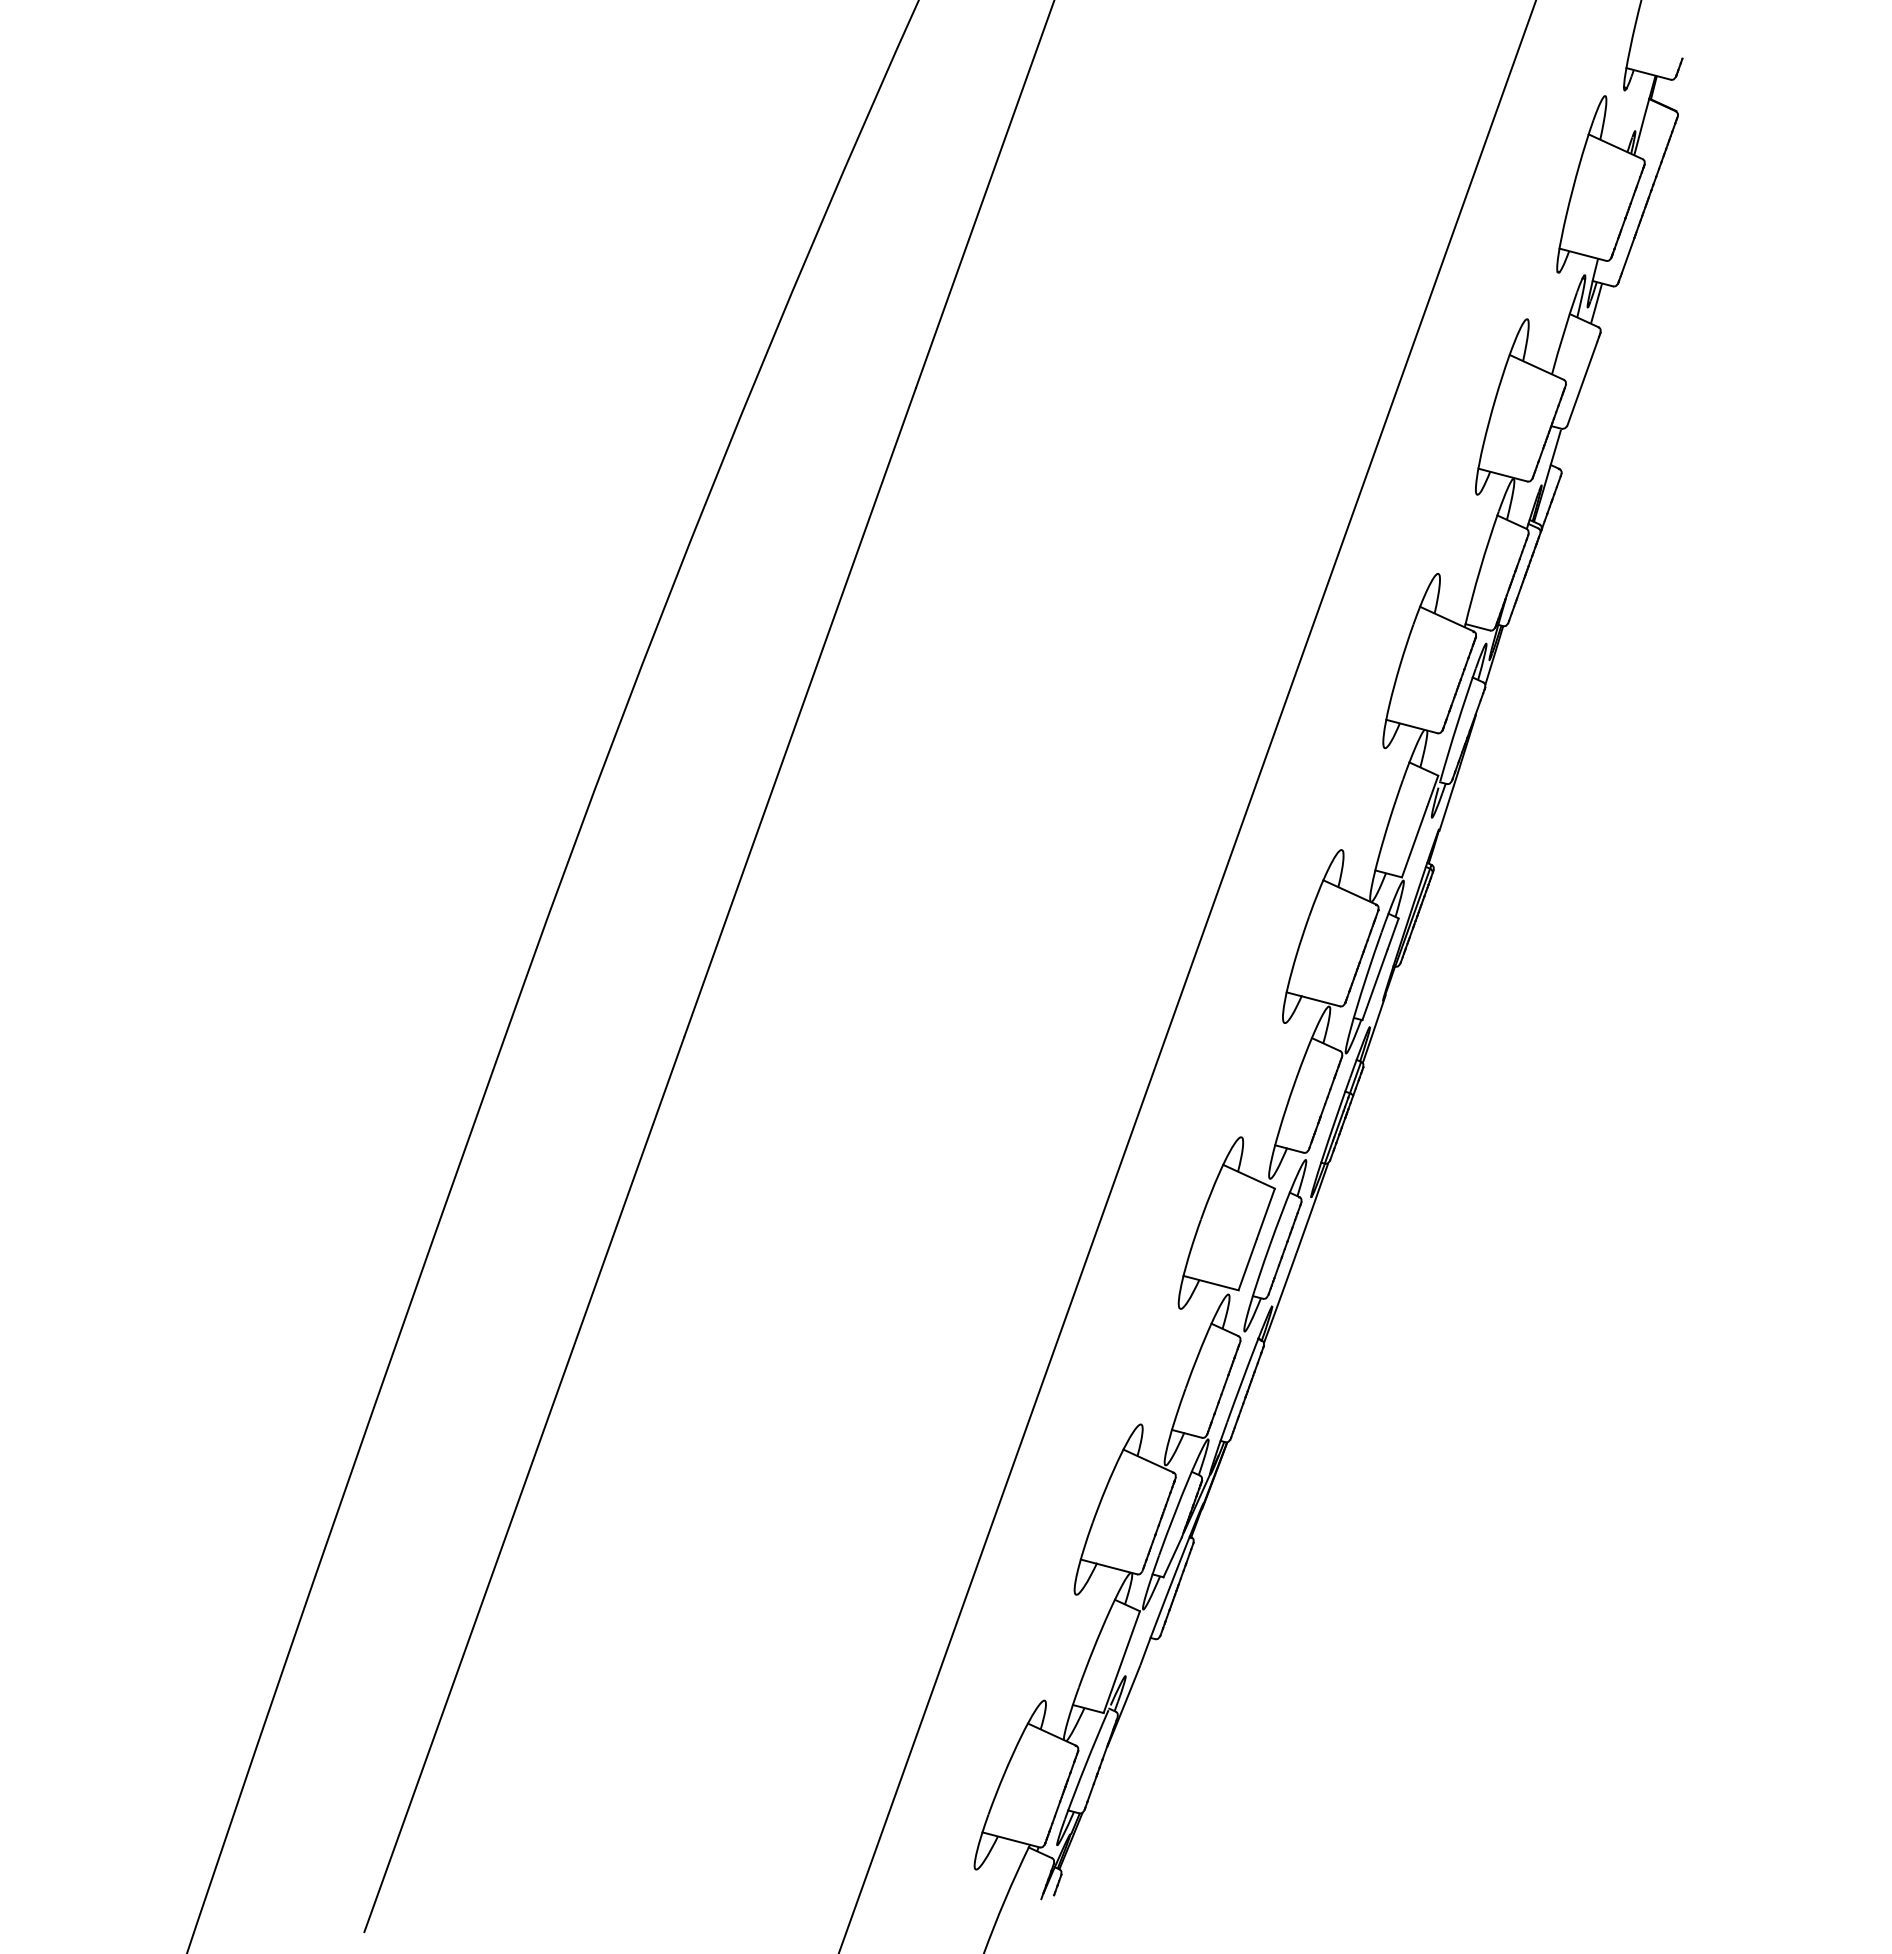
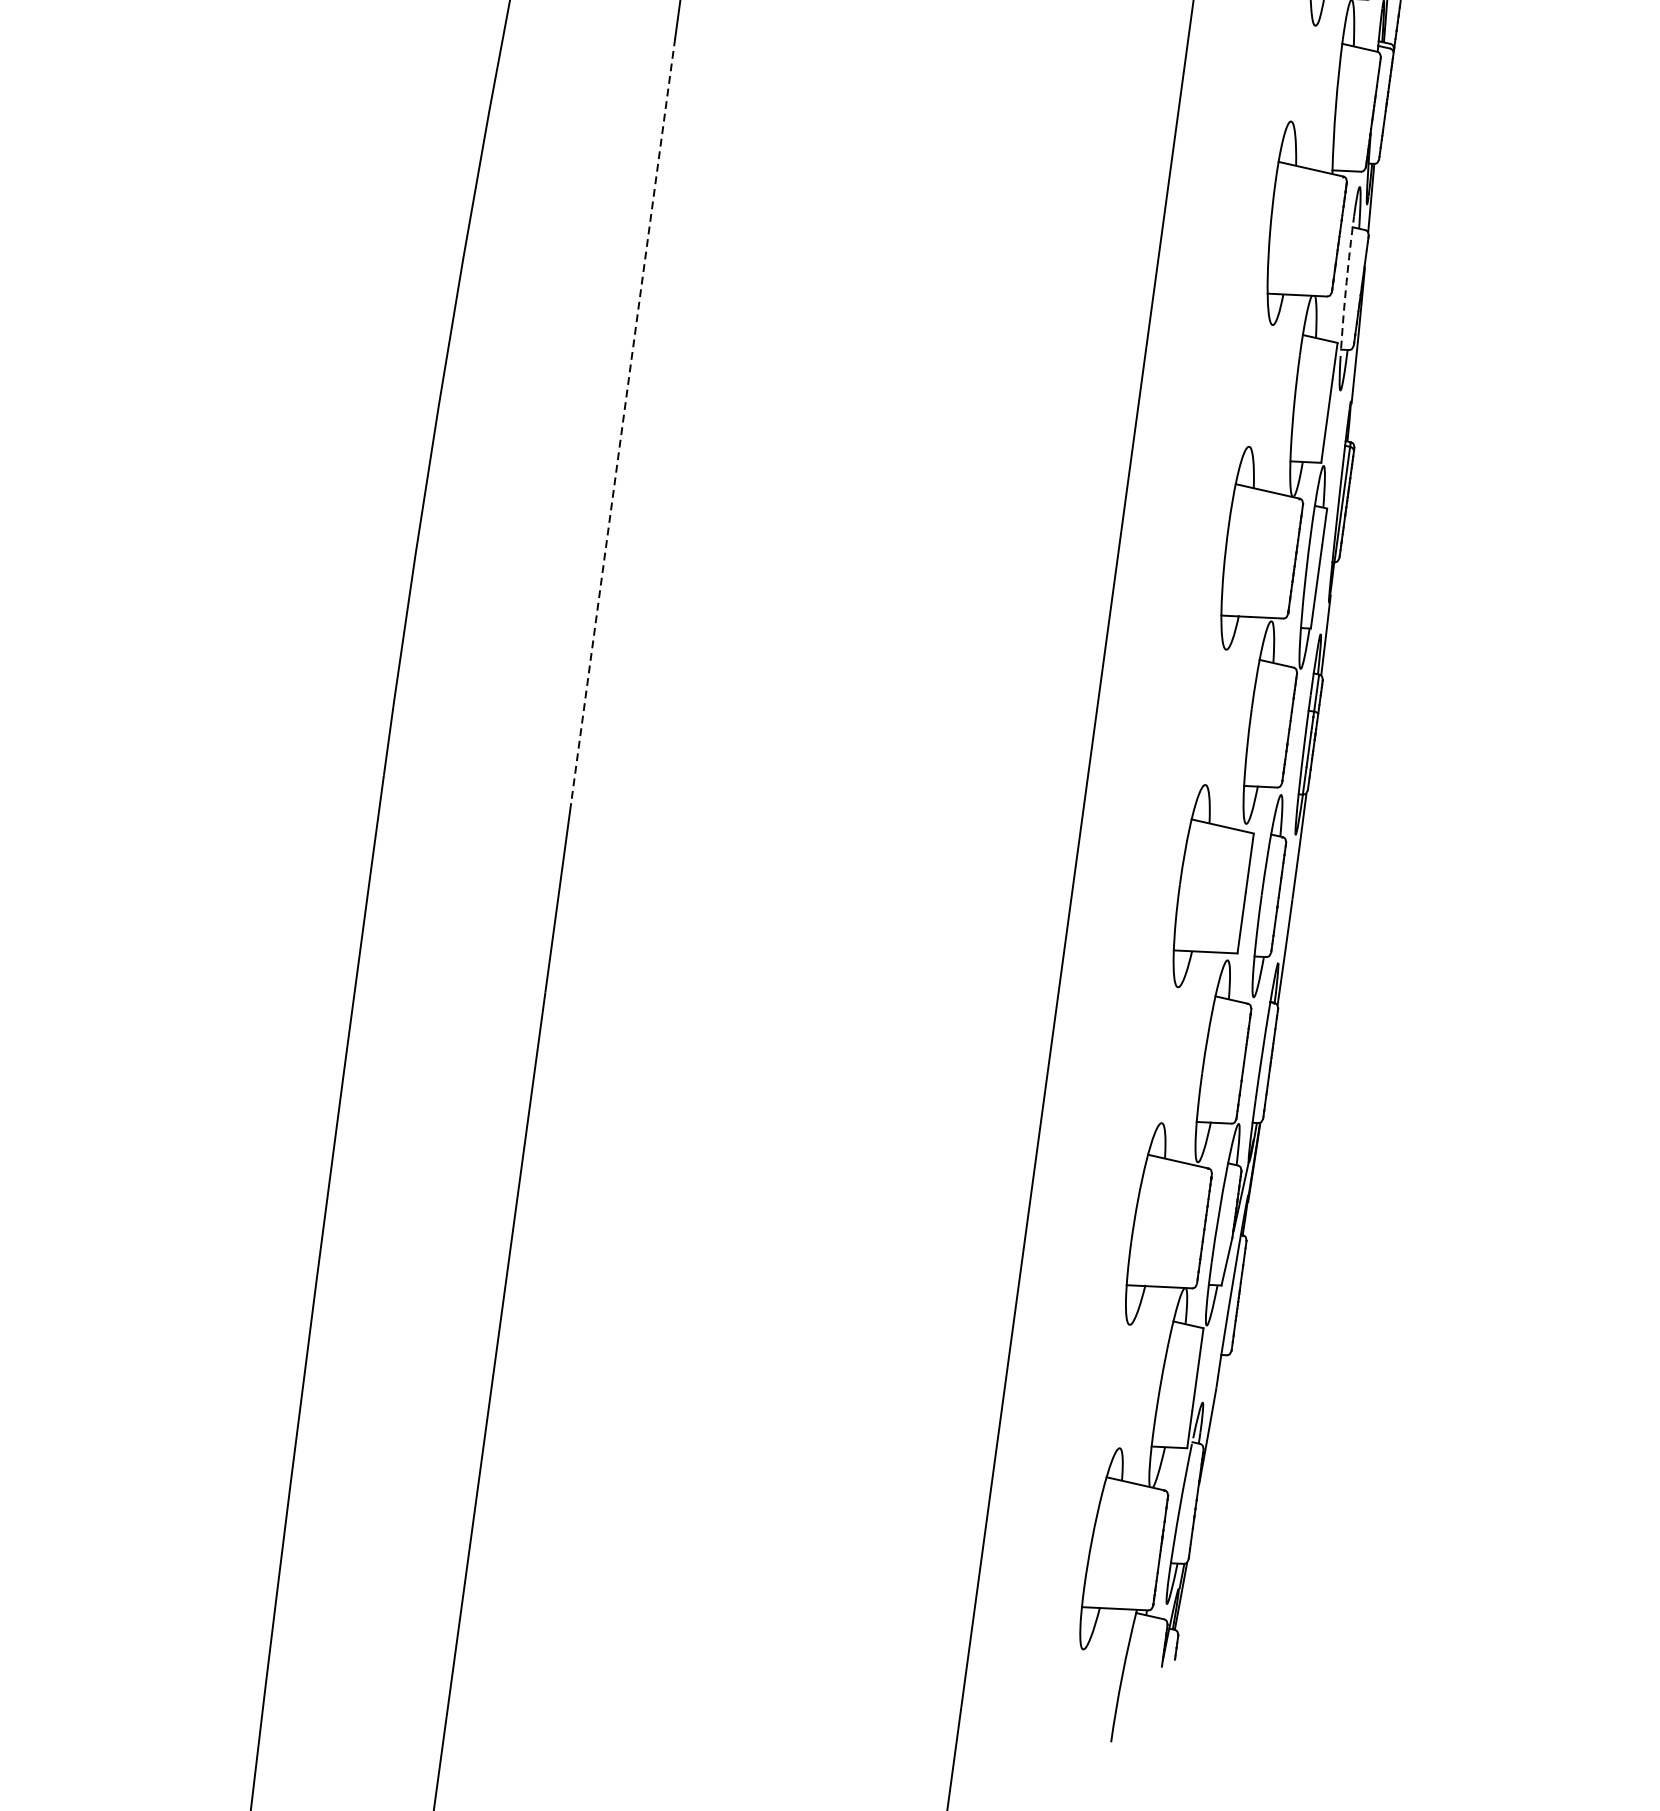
line: (800, 712) -> (623, 421), solid -> dashed
arc: (1457, 724) -> (1346, 282), solid -> dashed

